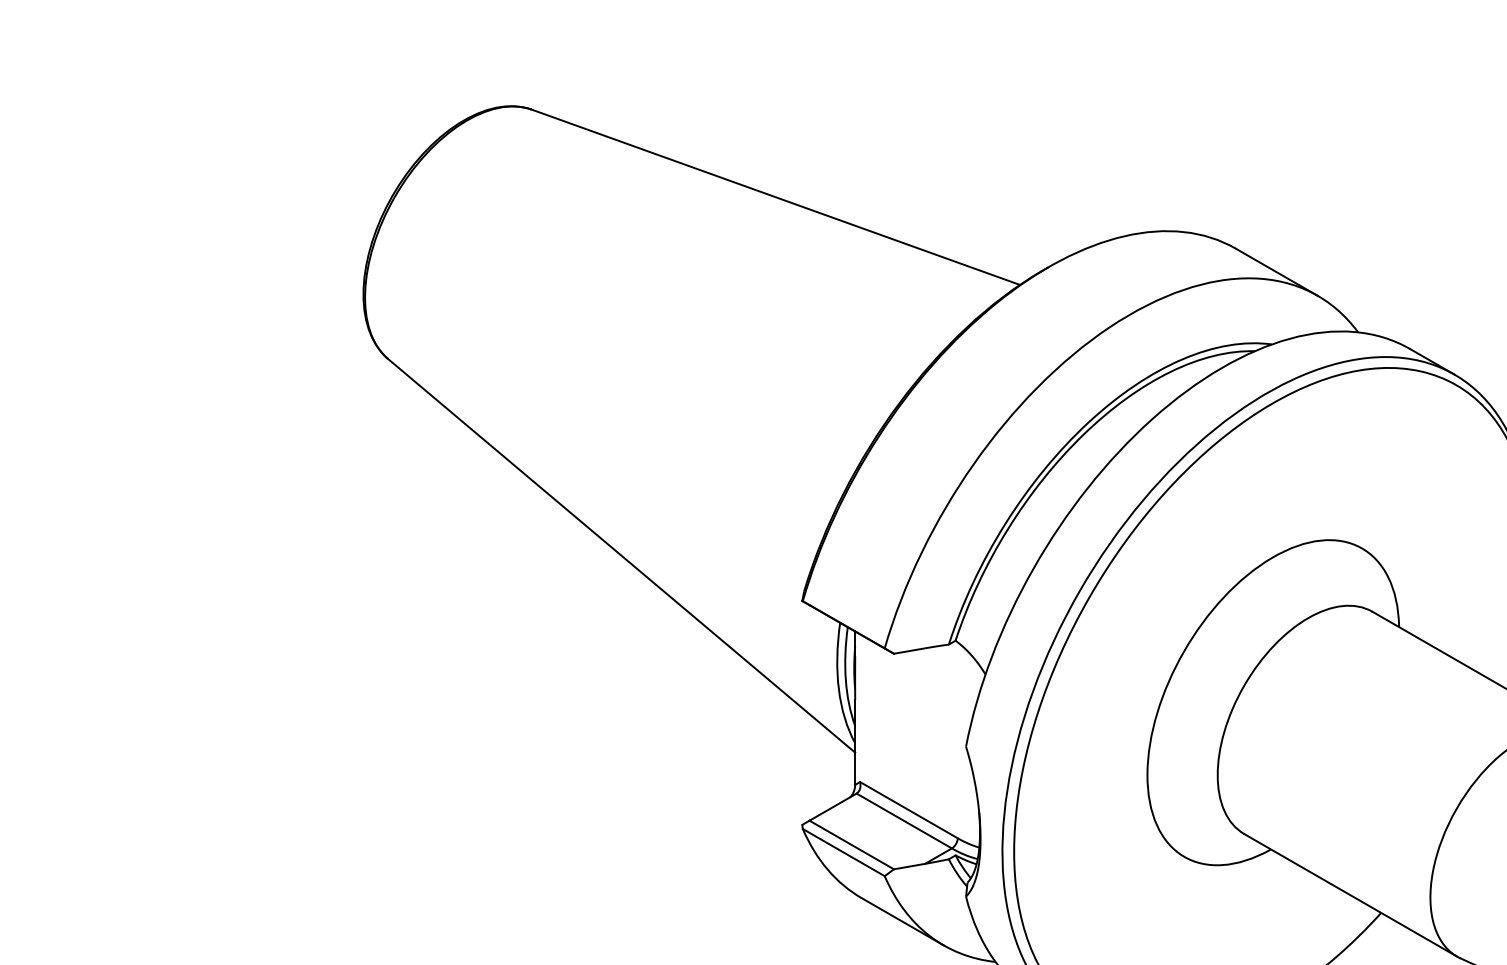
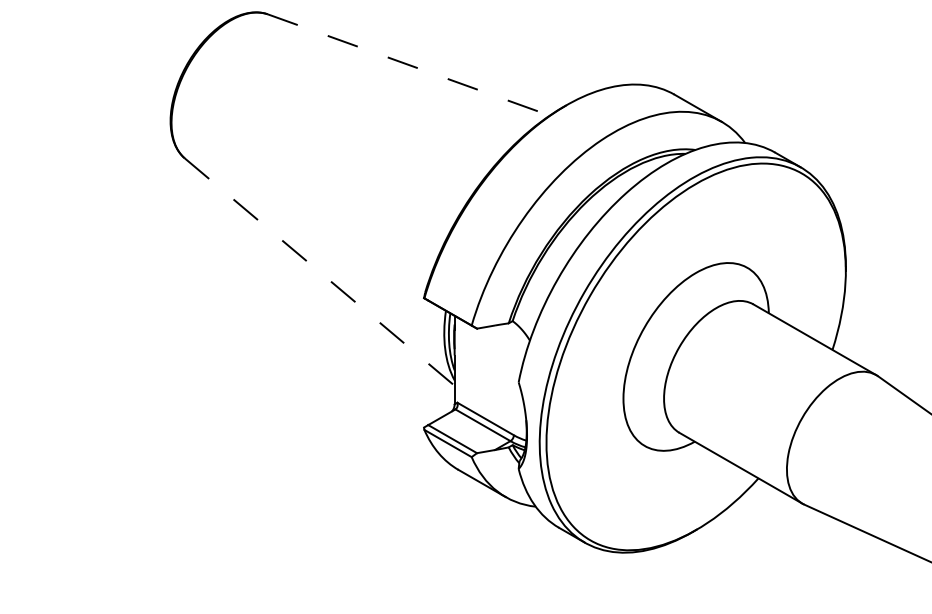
line: (775, 196) -> (408, 64), solid -> dashed
line: (622, 556) -> (320, 272), solid -> dashed

